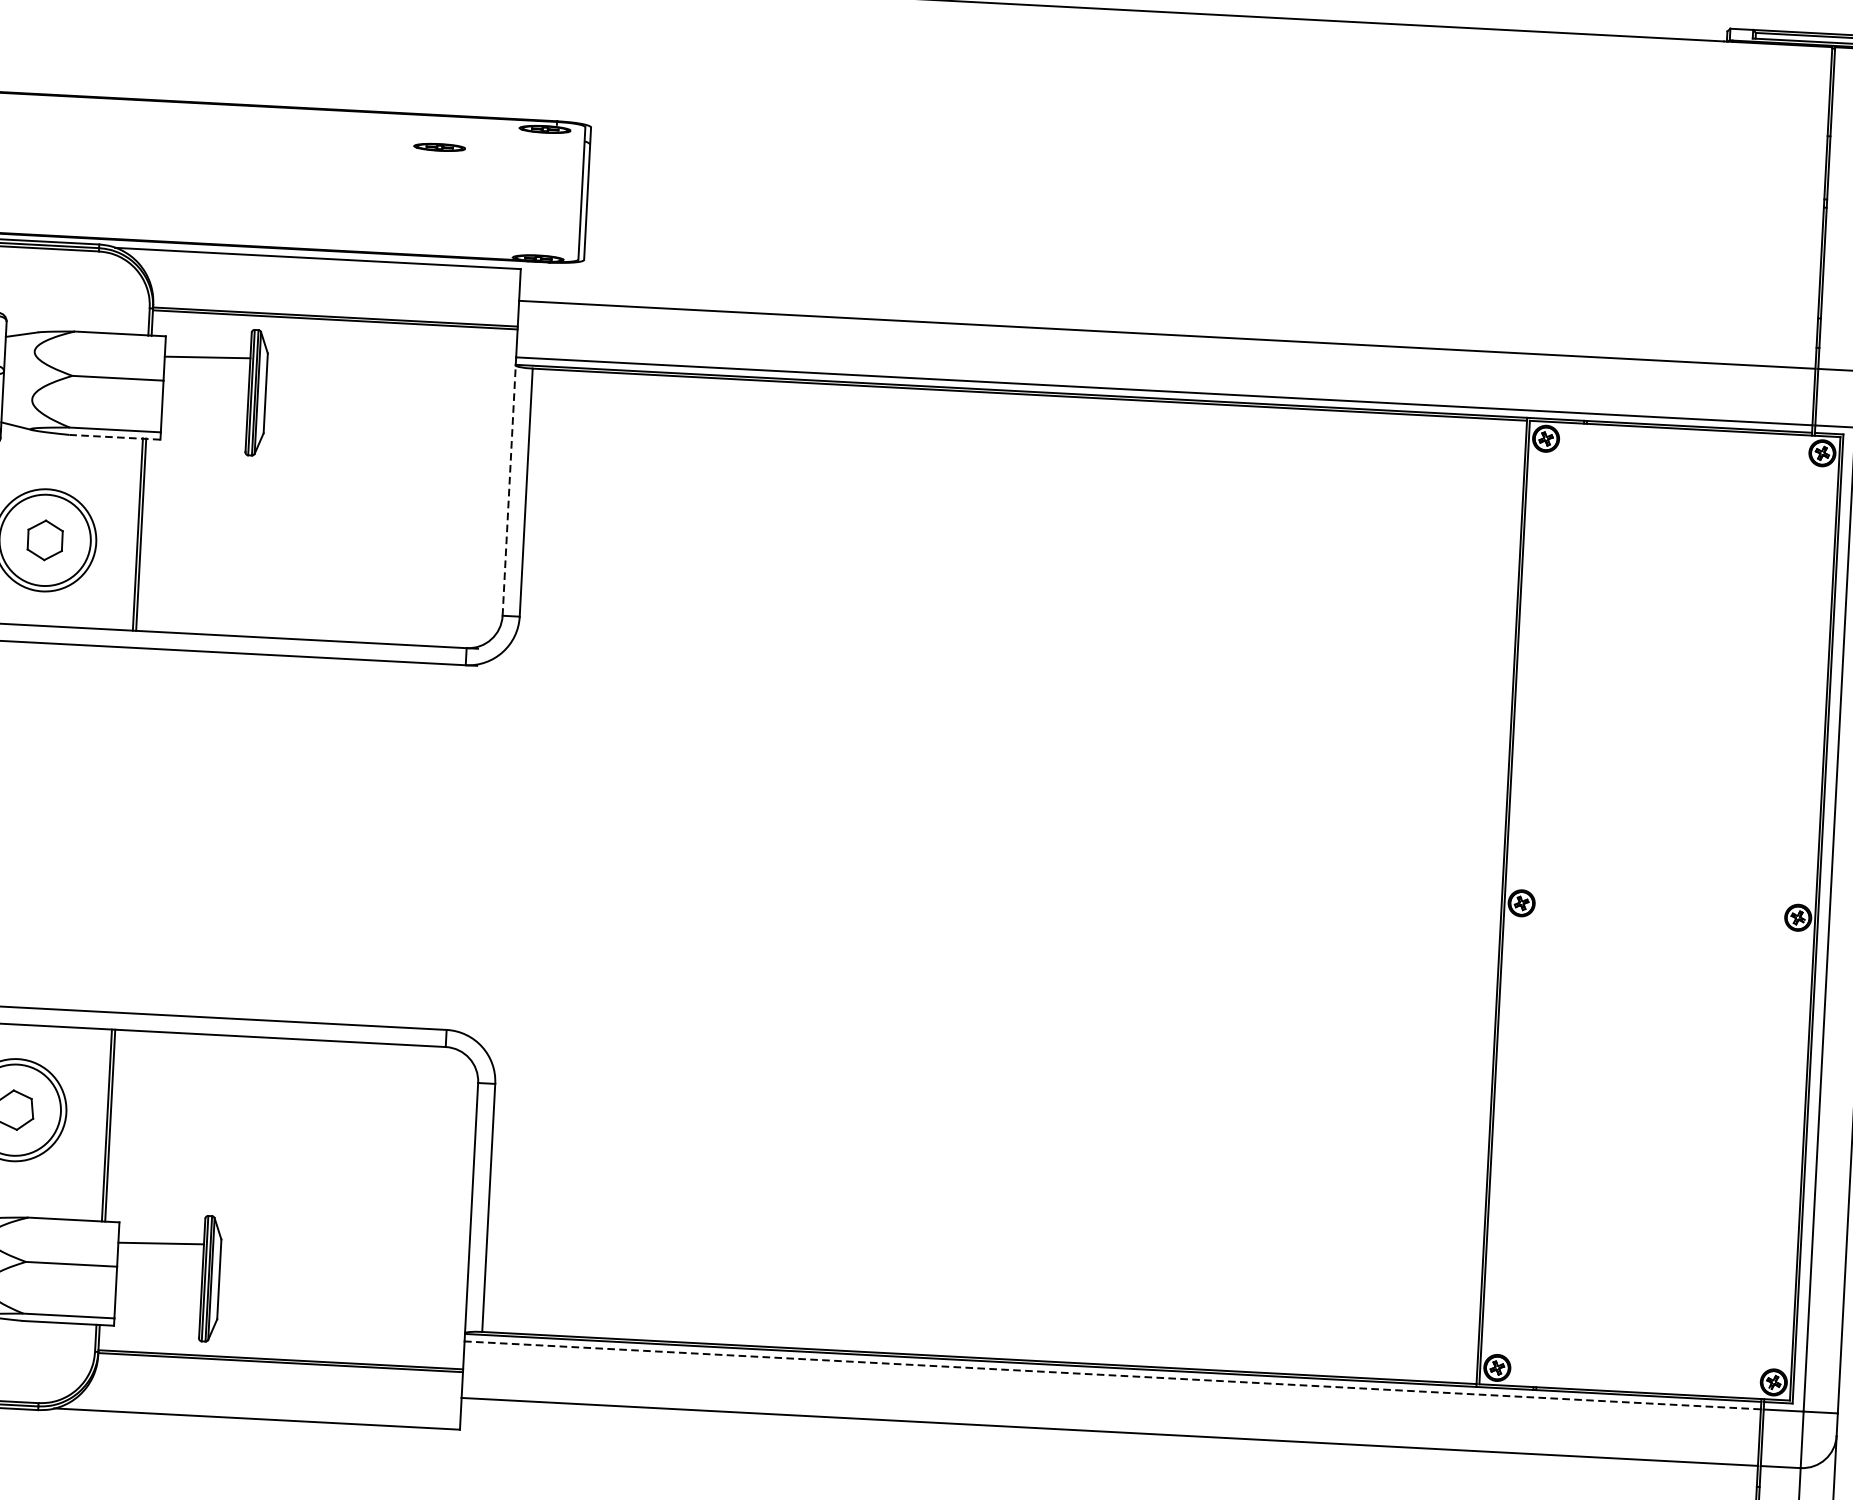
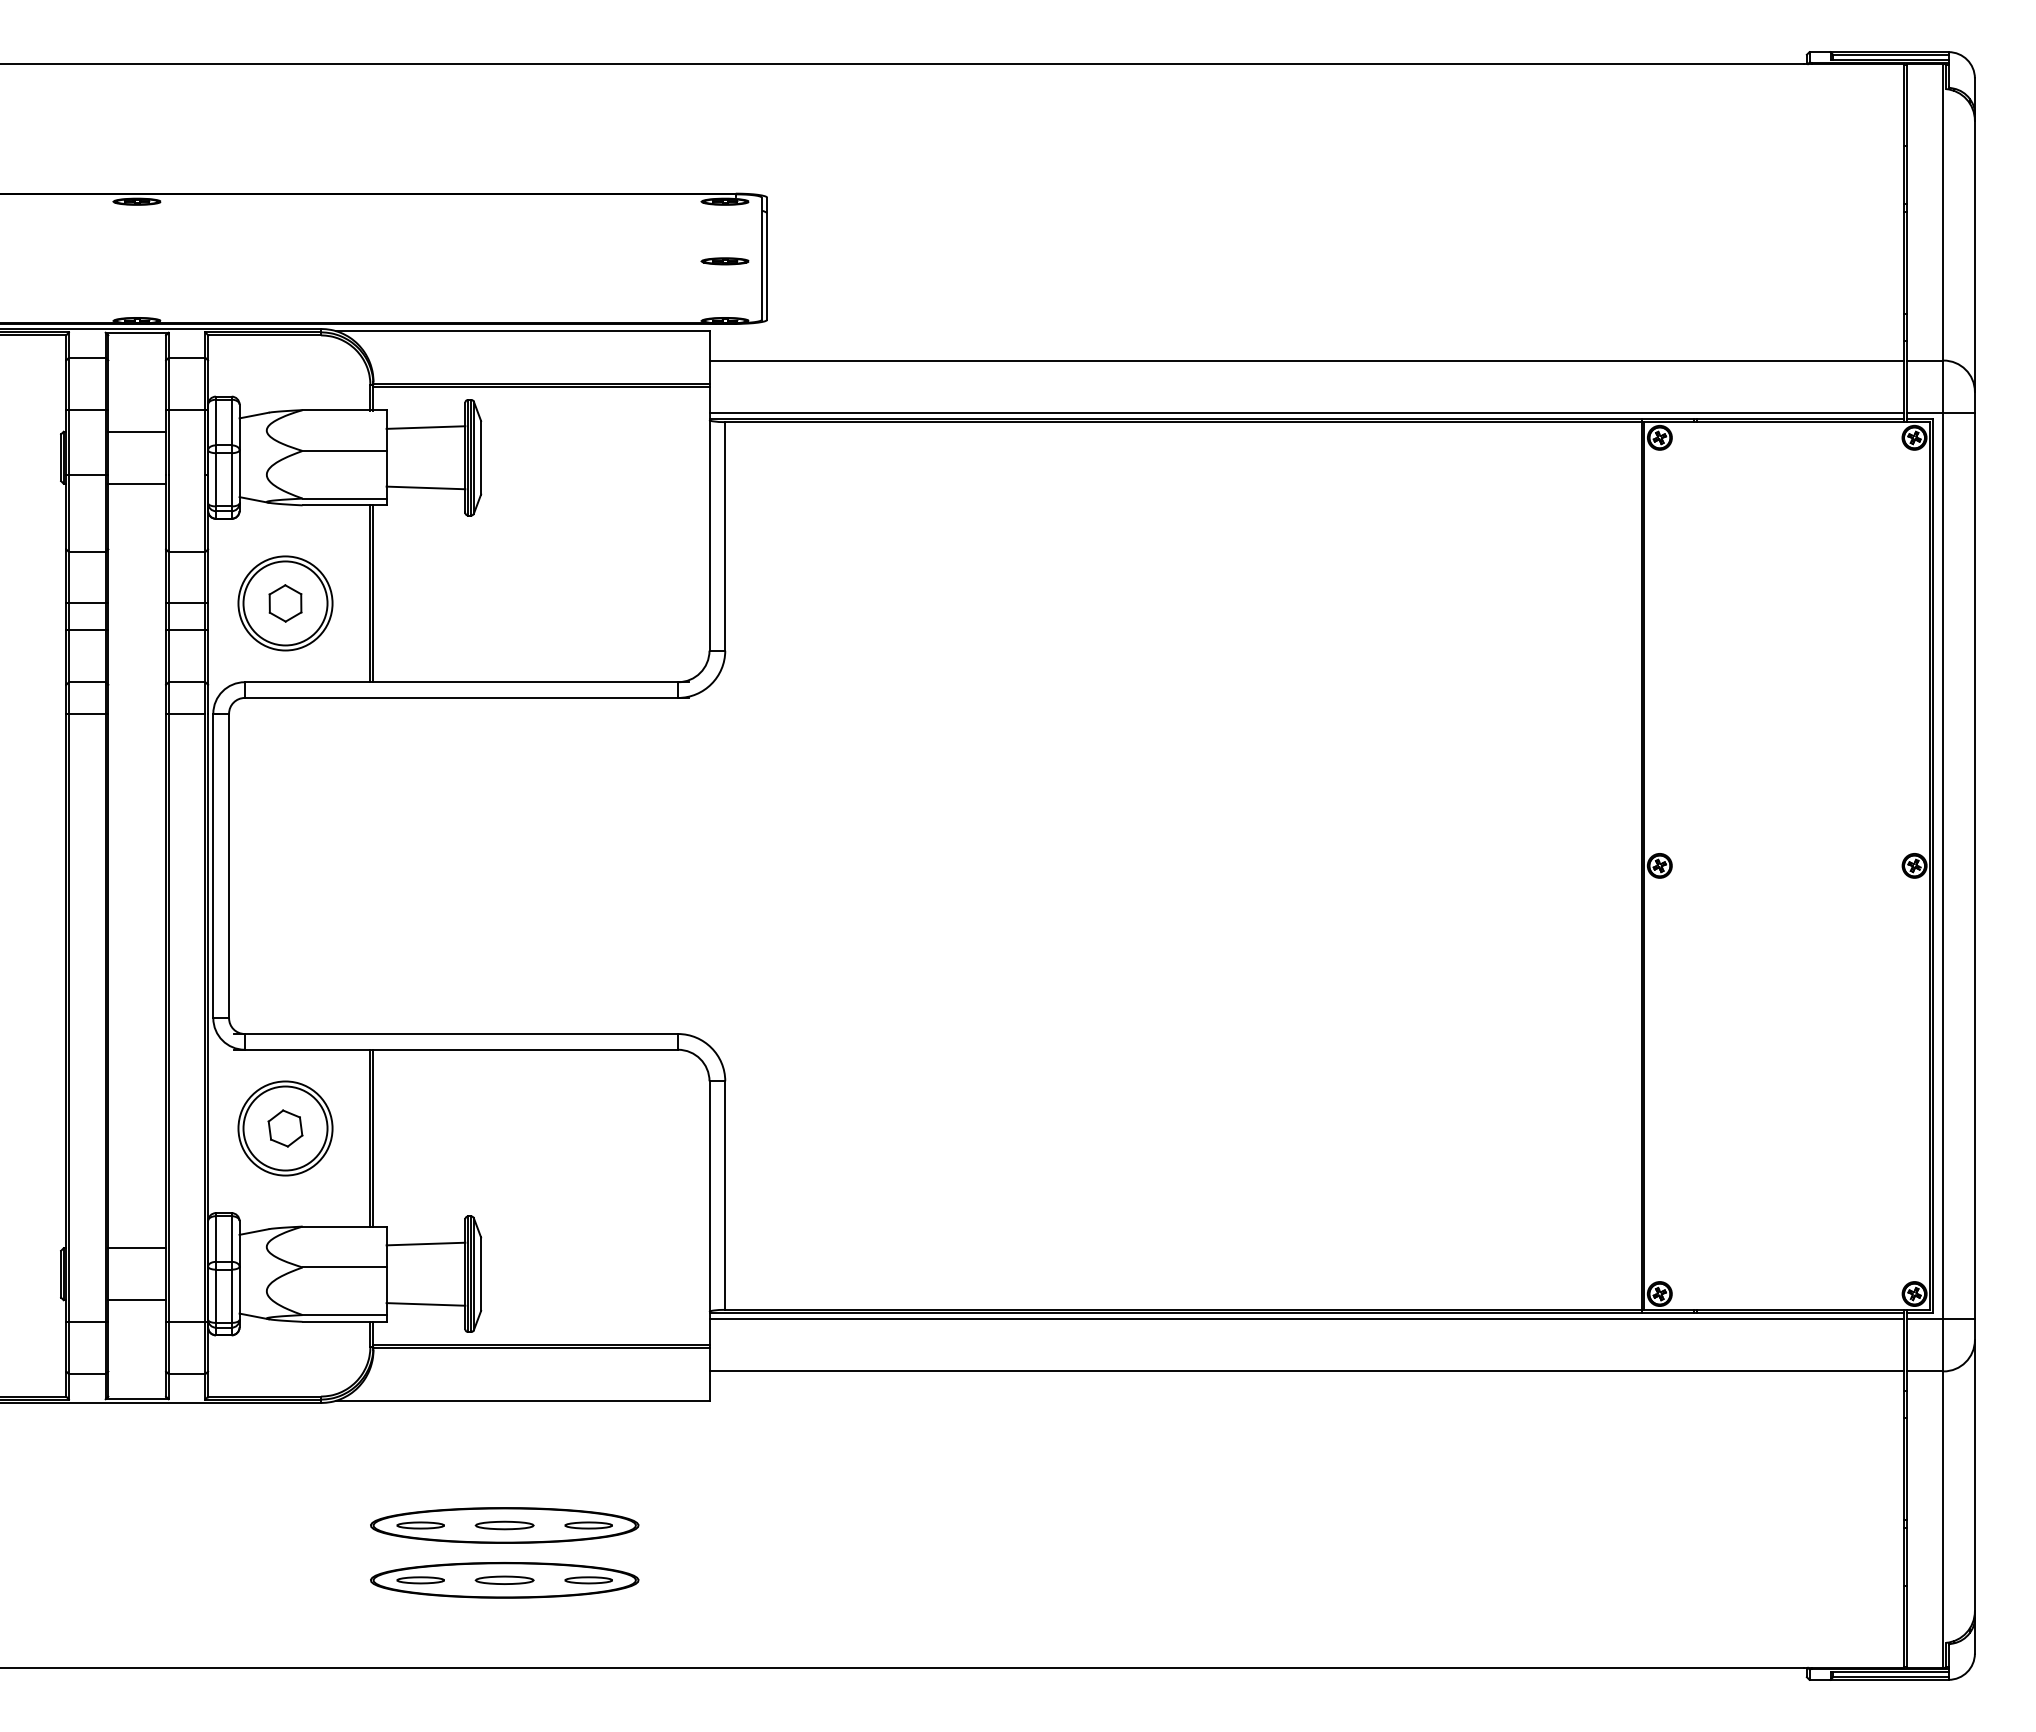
part: (439, 147) -> (724, 261), moved
line: (203, 422) -> (425, 487), added
line: (114, 437) -> (344, 505), dashed -> solid
line: (509, 489) -> (709, 534), dashed -> solid
line: (157, 1309) -> (425, 1304), added
line: (1112, 1375) -> (1306, 1319), dashed -> solid

